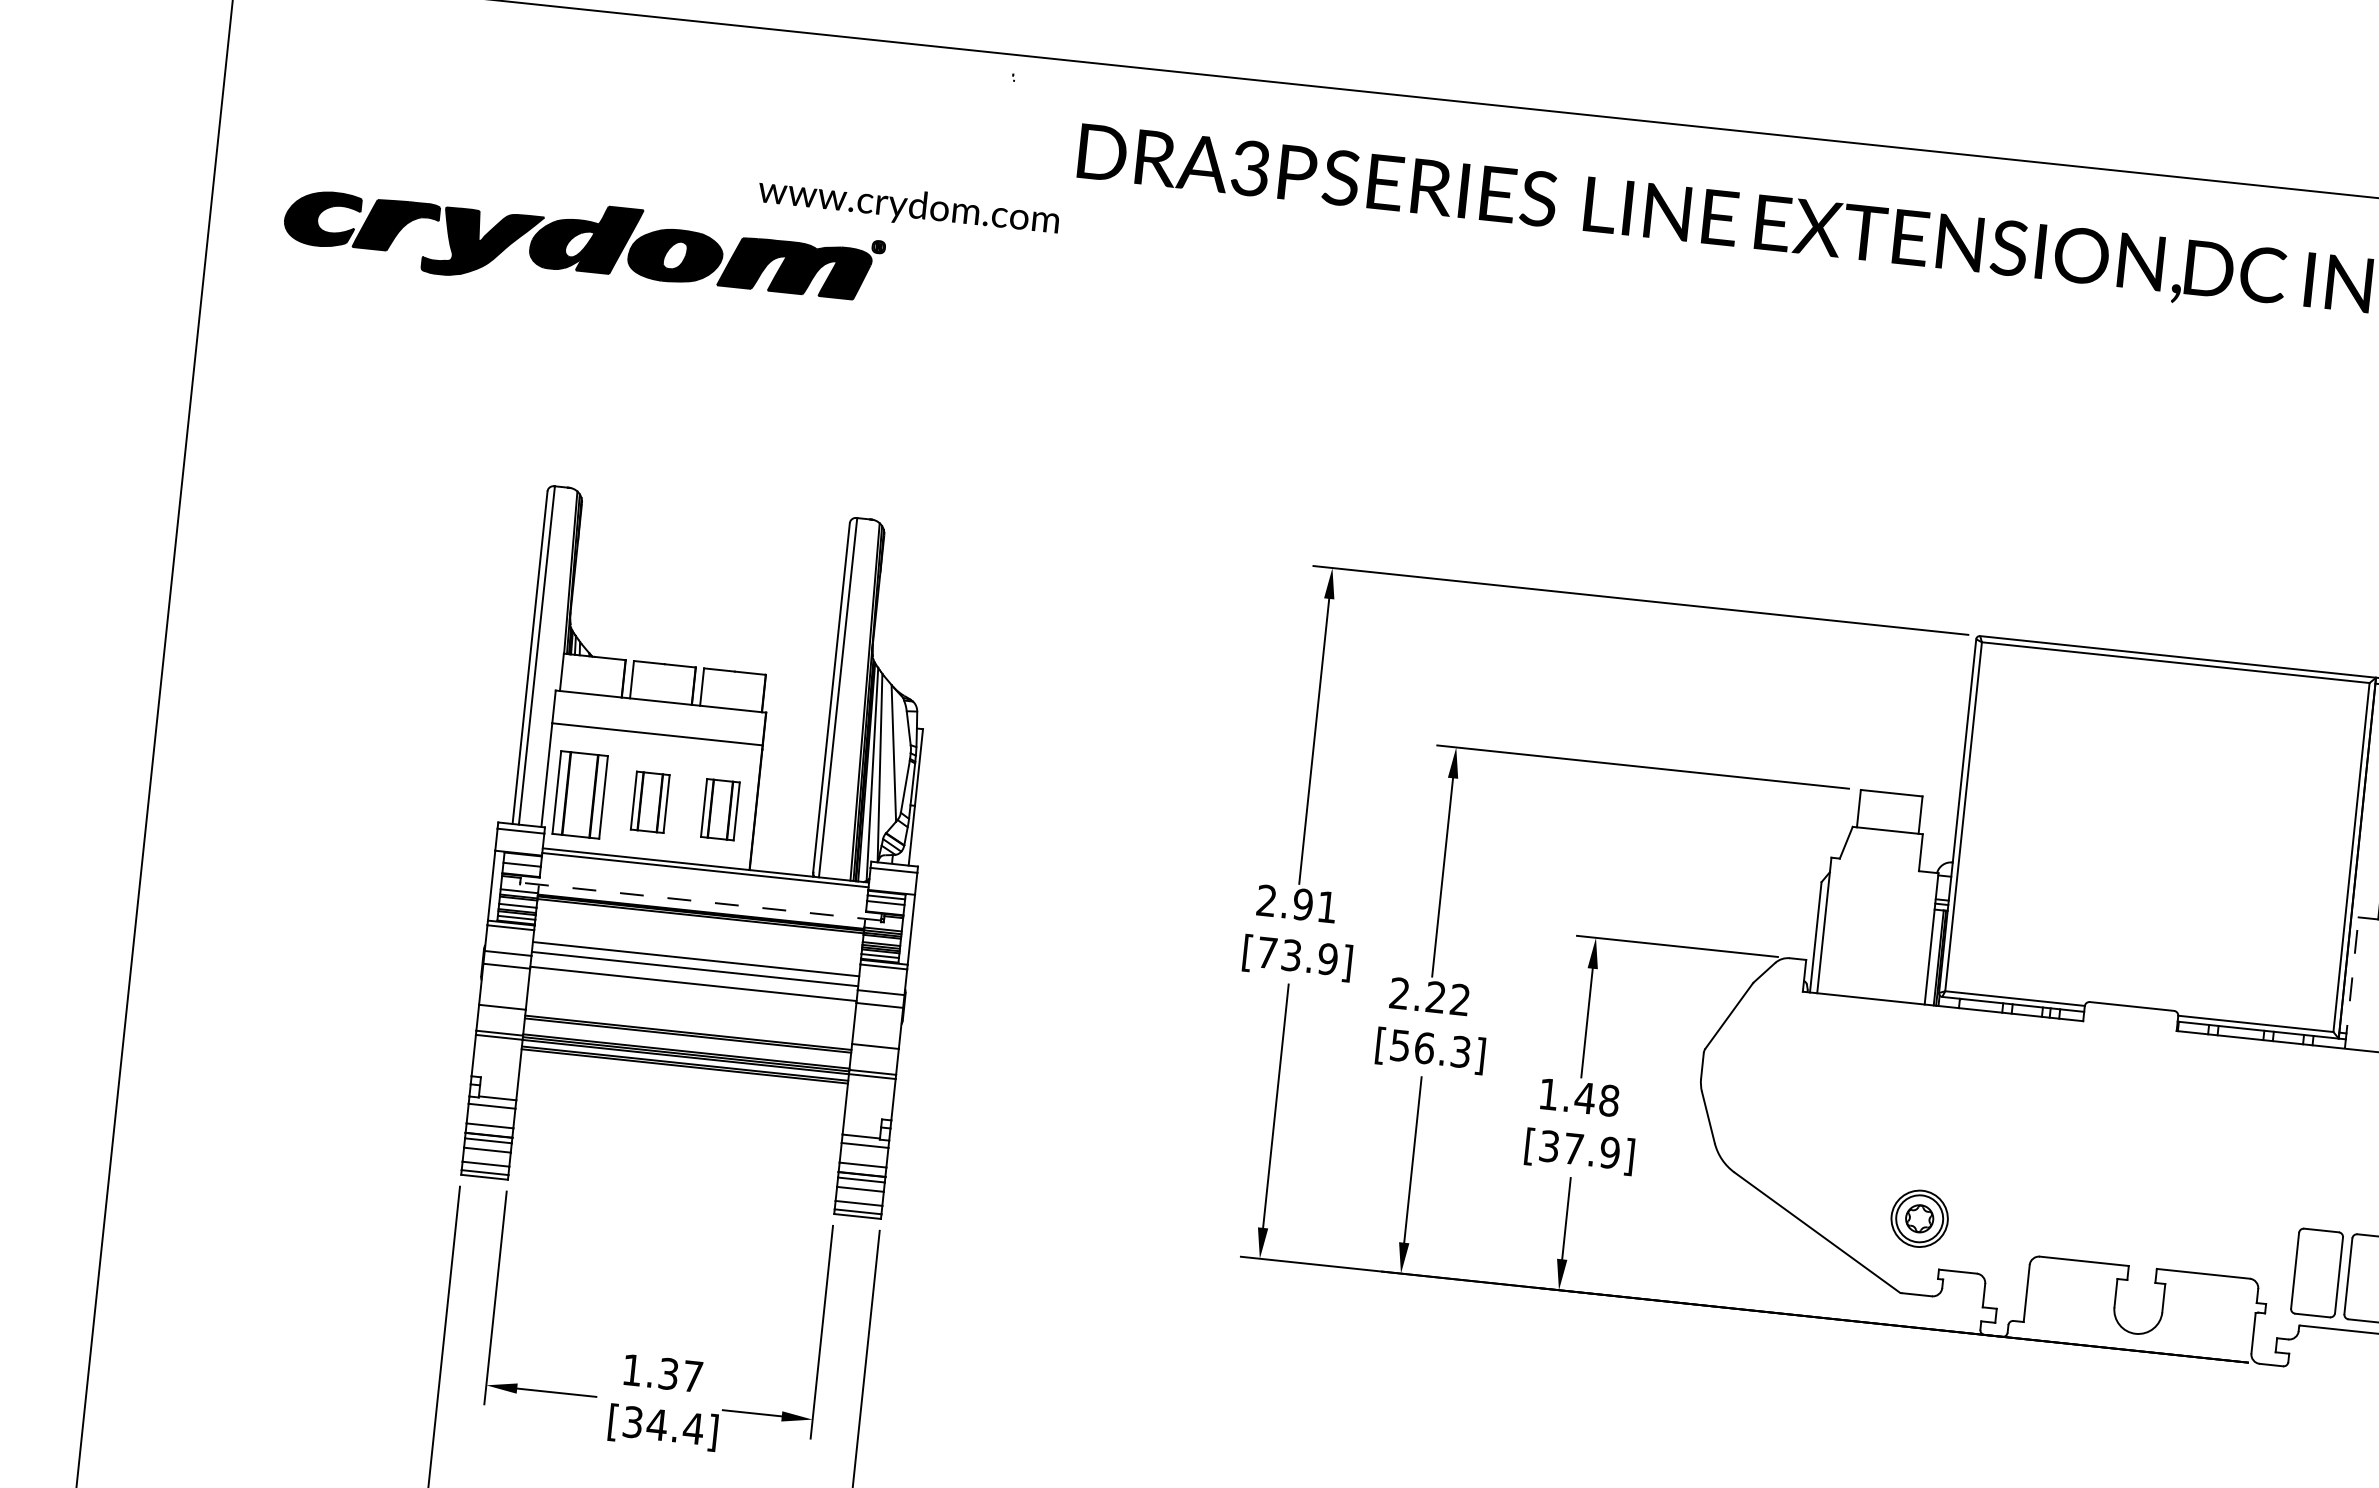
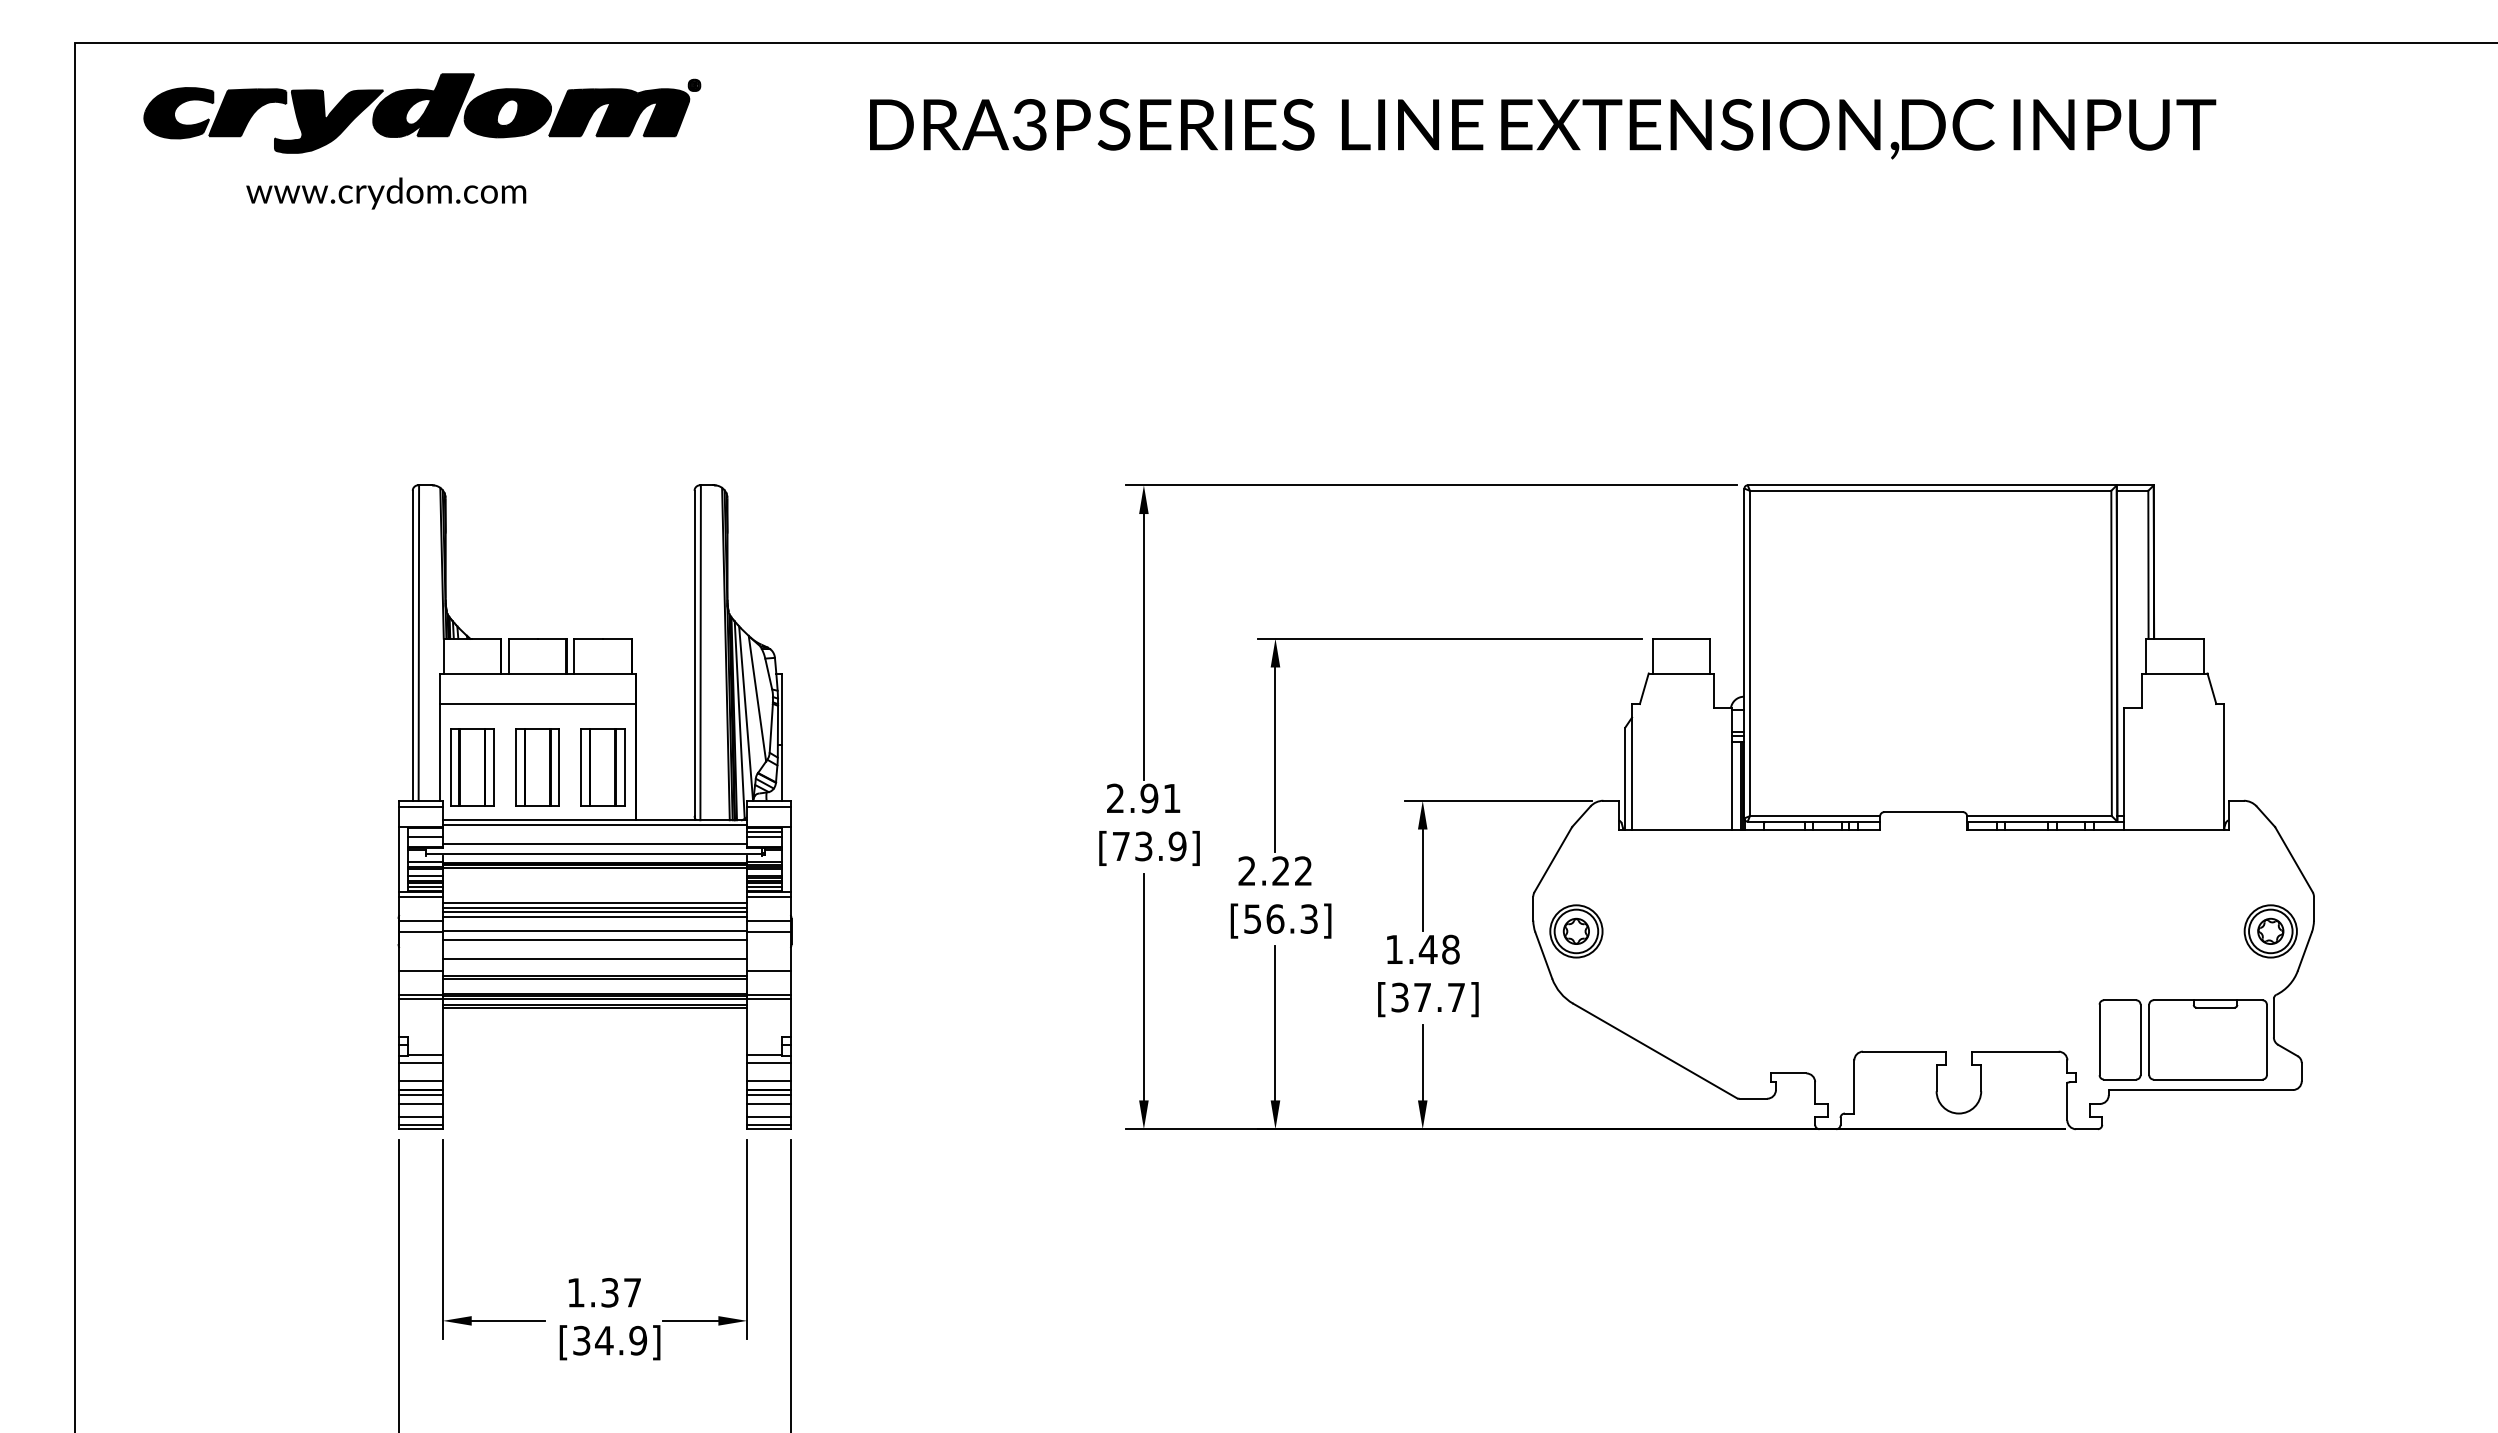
text: (909, 207) -> (386, 193), moved
part: (583, 246) -> (422, 113), moved
part: (650, 802) -> (537, 767), size x1.43
part: (719, 809) -> (602, 767), size x1.43
line: (702, 891) -> (594, 844), added
line: (700, 902) -> (593, 854), dashed -> solid
line: (695, 954) -> (594, 903), added
line: (694, 964) -> (594, 912), added
line: (2351, 982) -> (2123, 768), dashed -> solid
line: (691, 993) -> (594, 939), added
line: (689, 1014) -> (594, 959), added
text: (1610, 1152) -> (1456, 997), [37.9] -> [37.7]
part: (1919, 1218) -> (1576, 931), moved
text: (692, 1428) -> (637, 1340), [34.4] -> [34.9]

